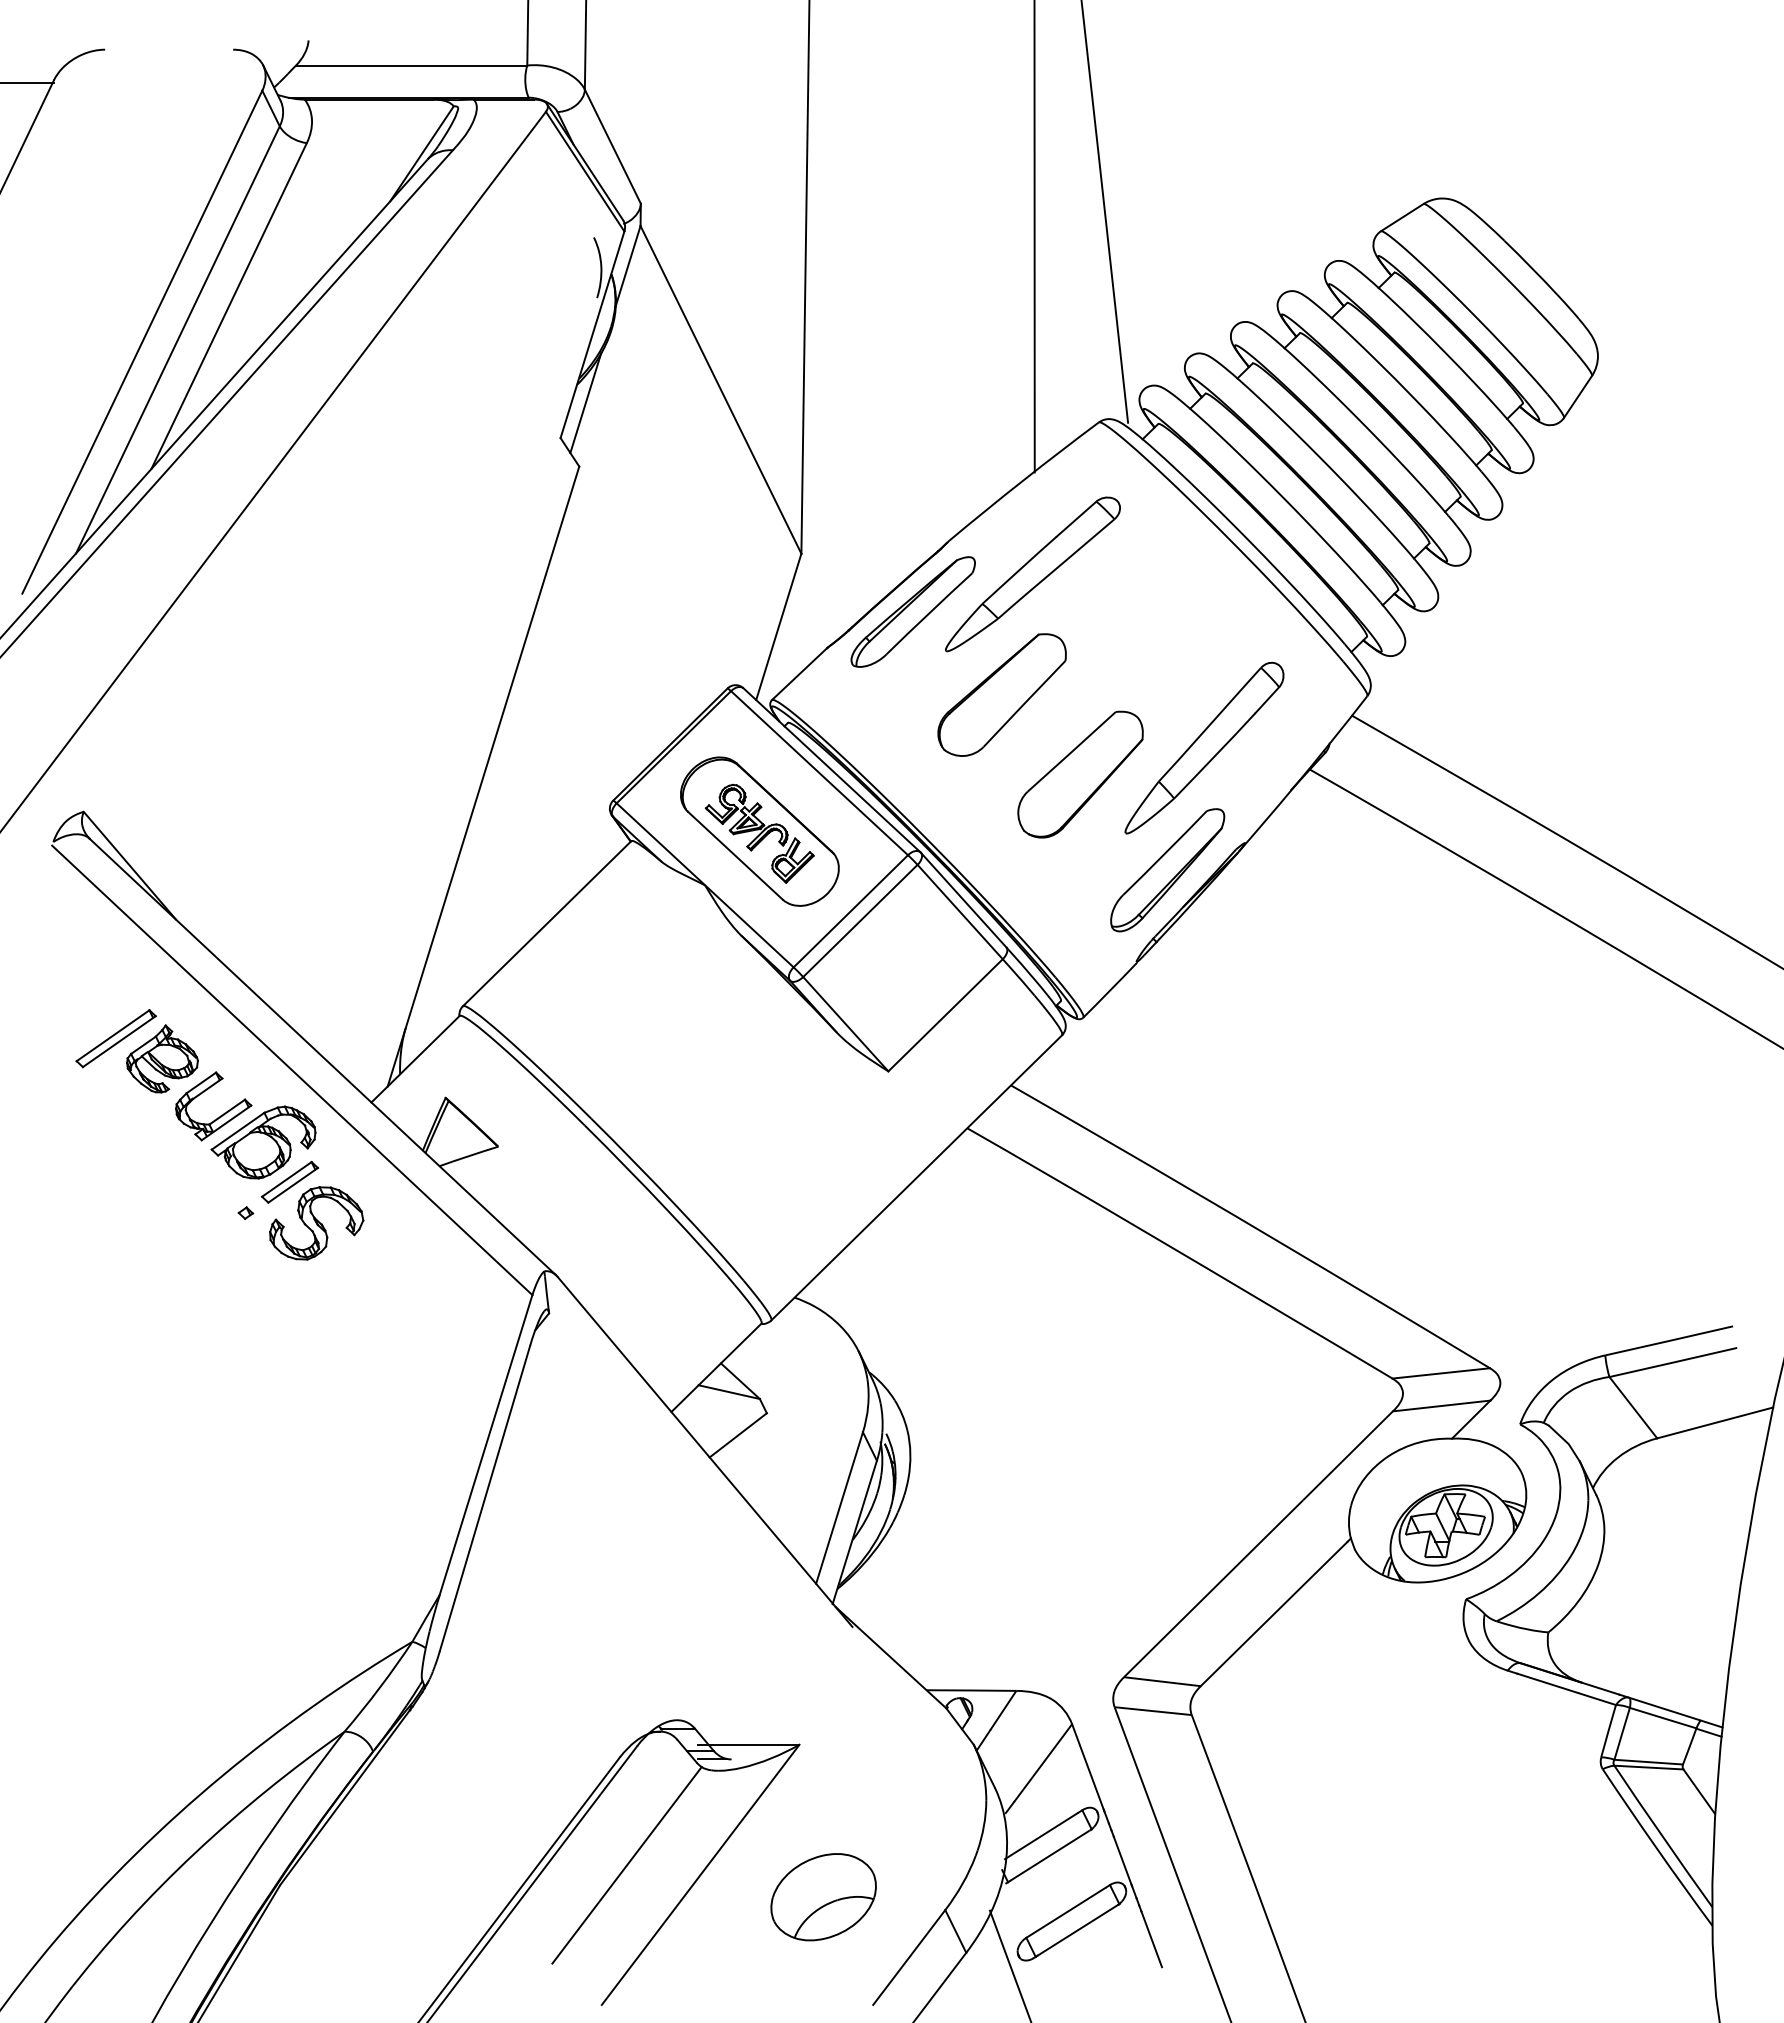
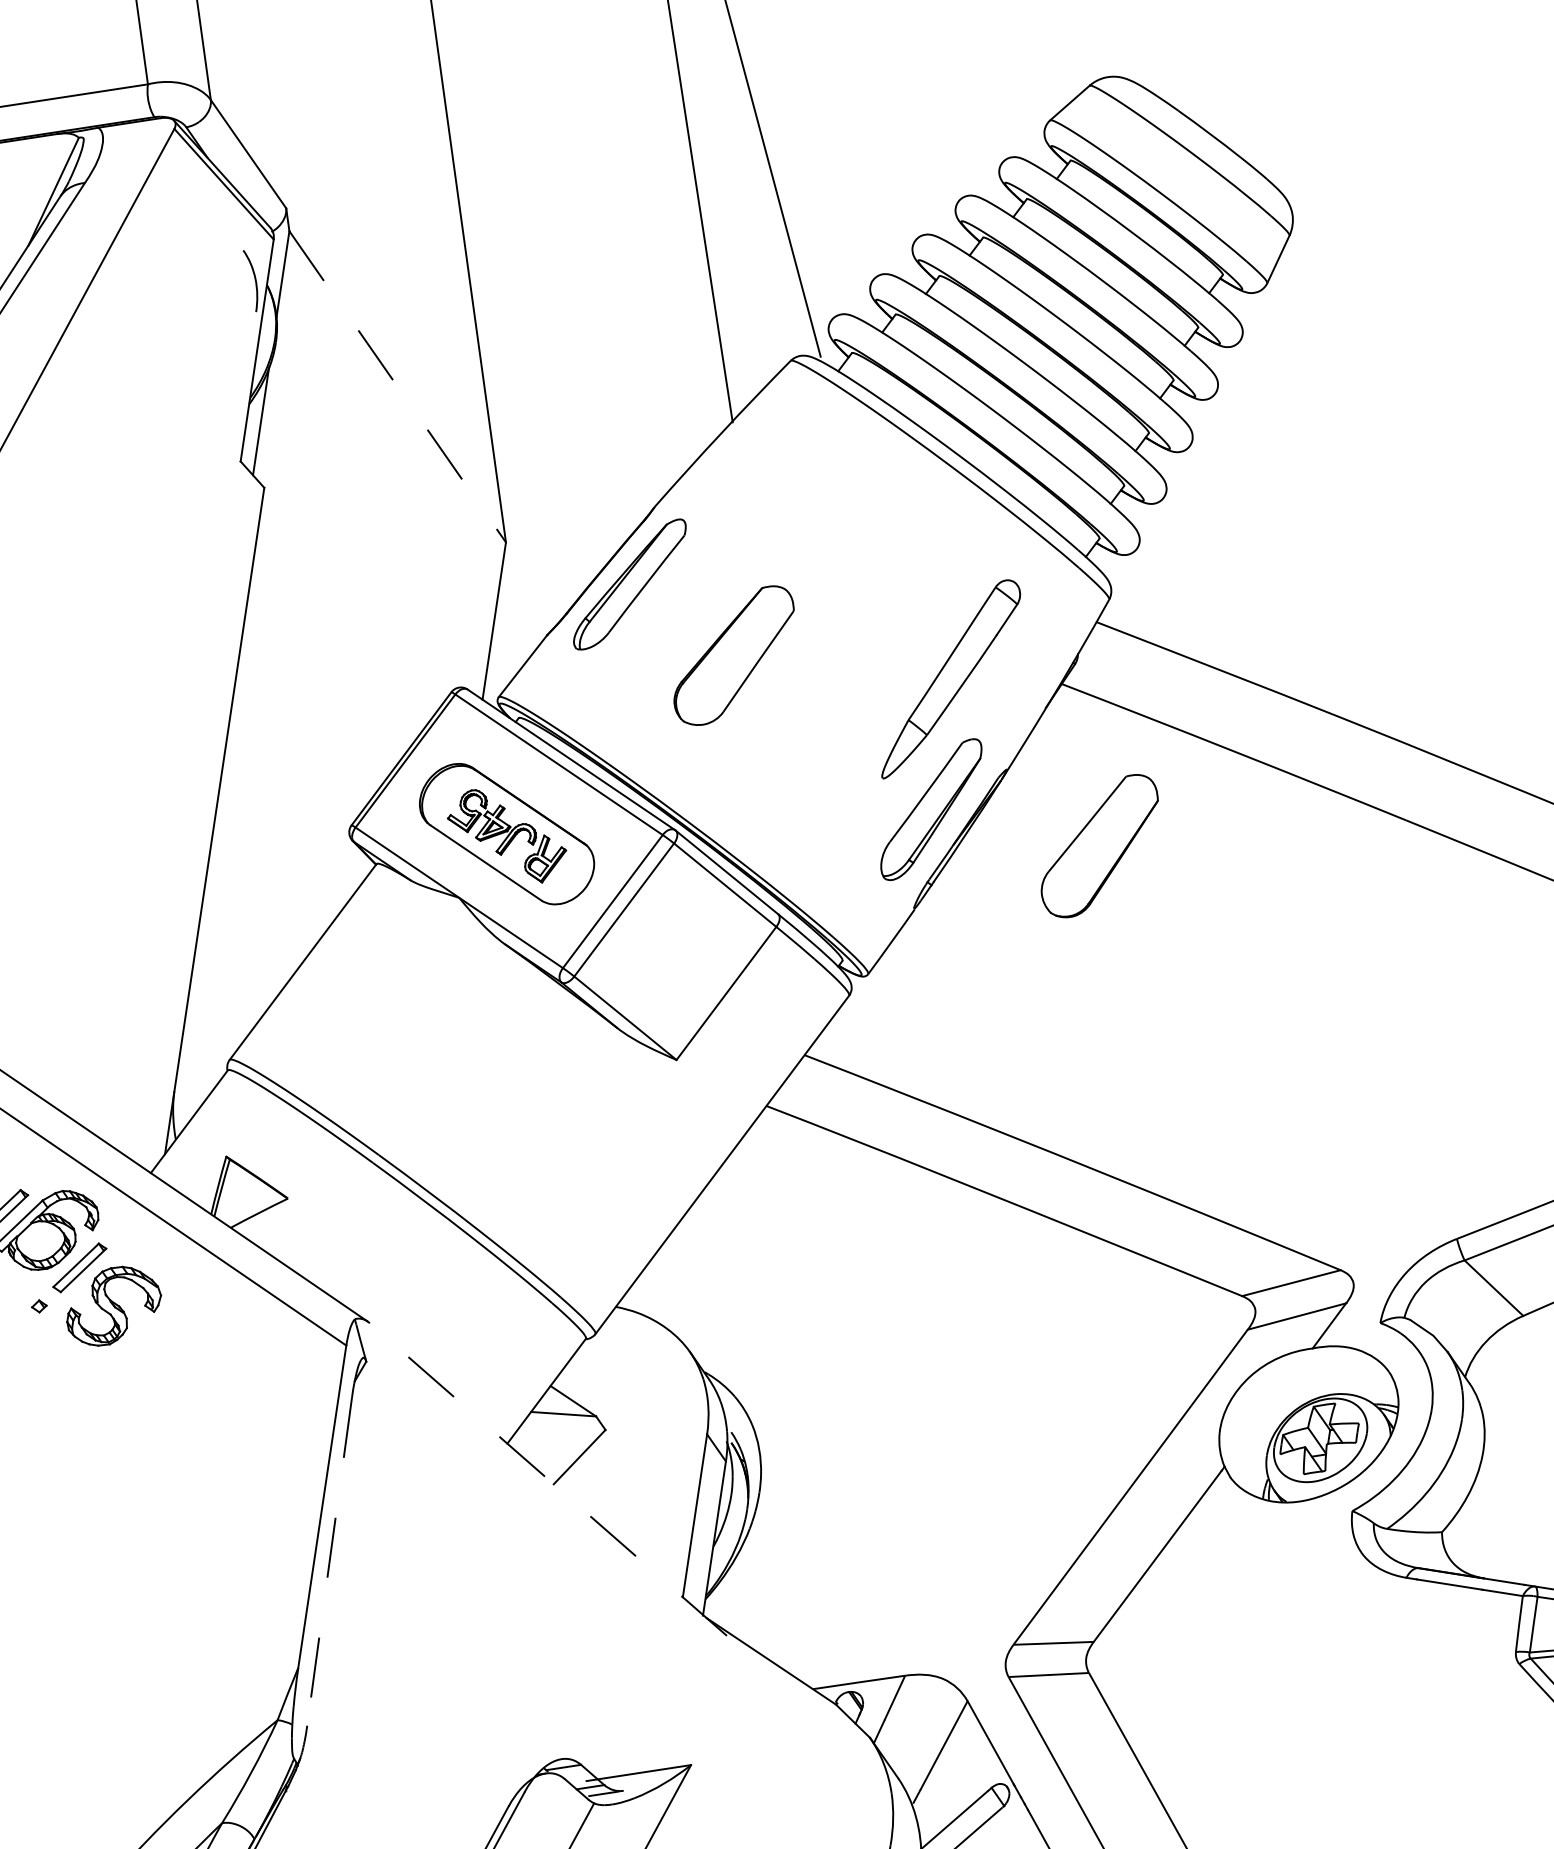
line: (720, 389) -> (397, 386), solid -> dashed
part: (1032, 574) -> (746, 527), removed
part: (1080, 774) -> (1099, 846), moved
line: (704, 1451) -> (547, 1479), solid -> dashed
line: (484, 1499) -> (329, 1562), solid -> dashed

